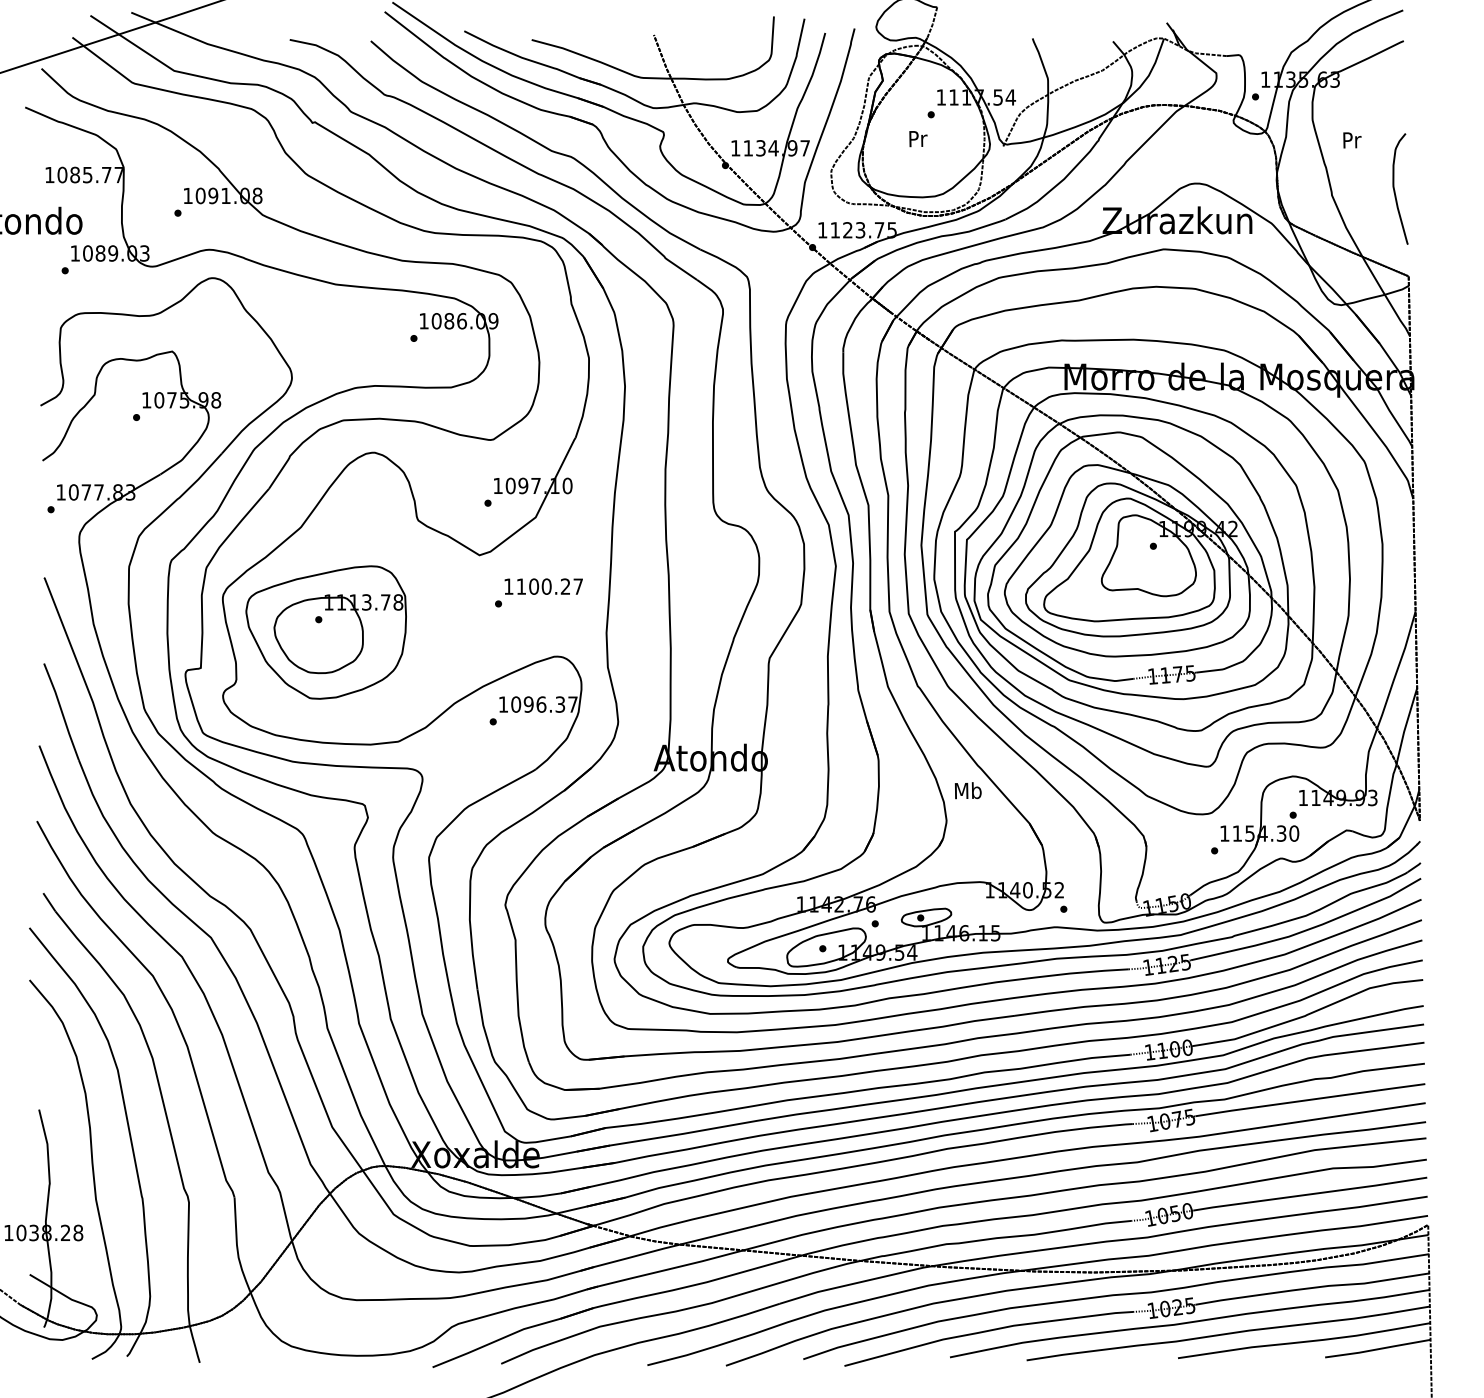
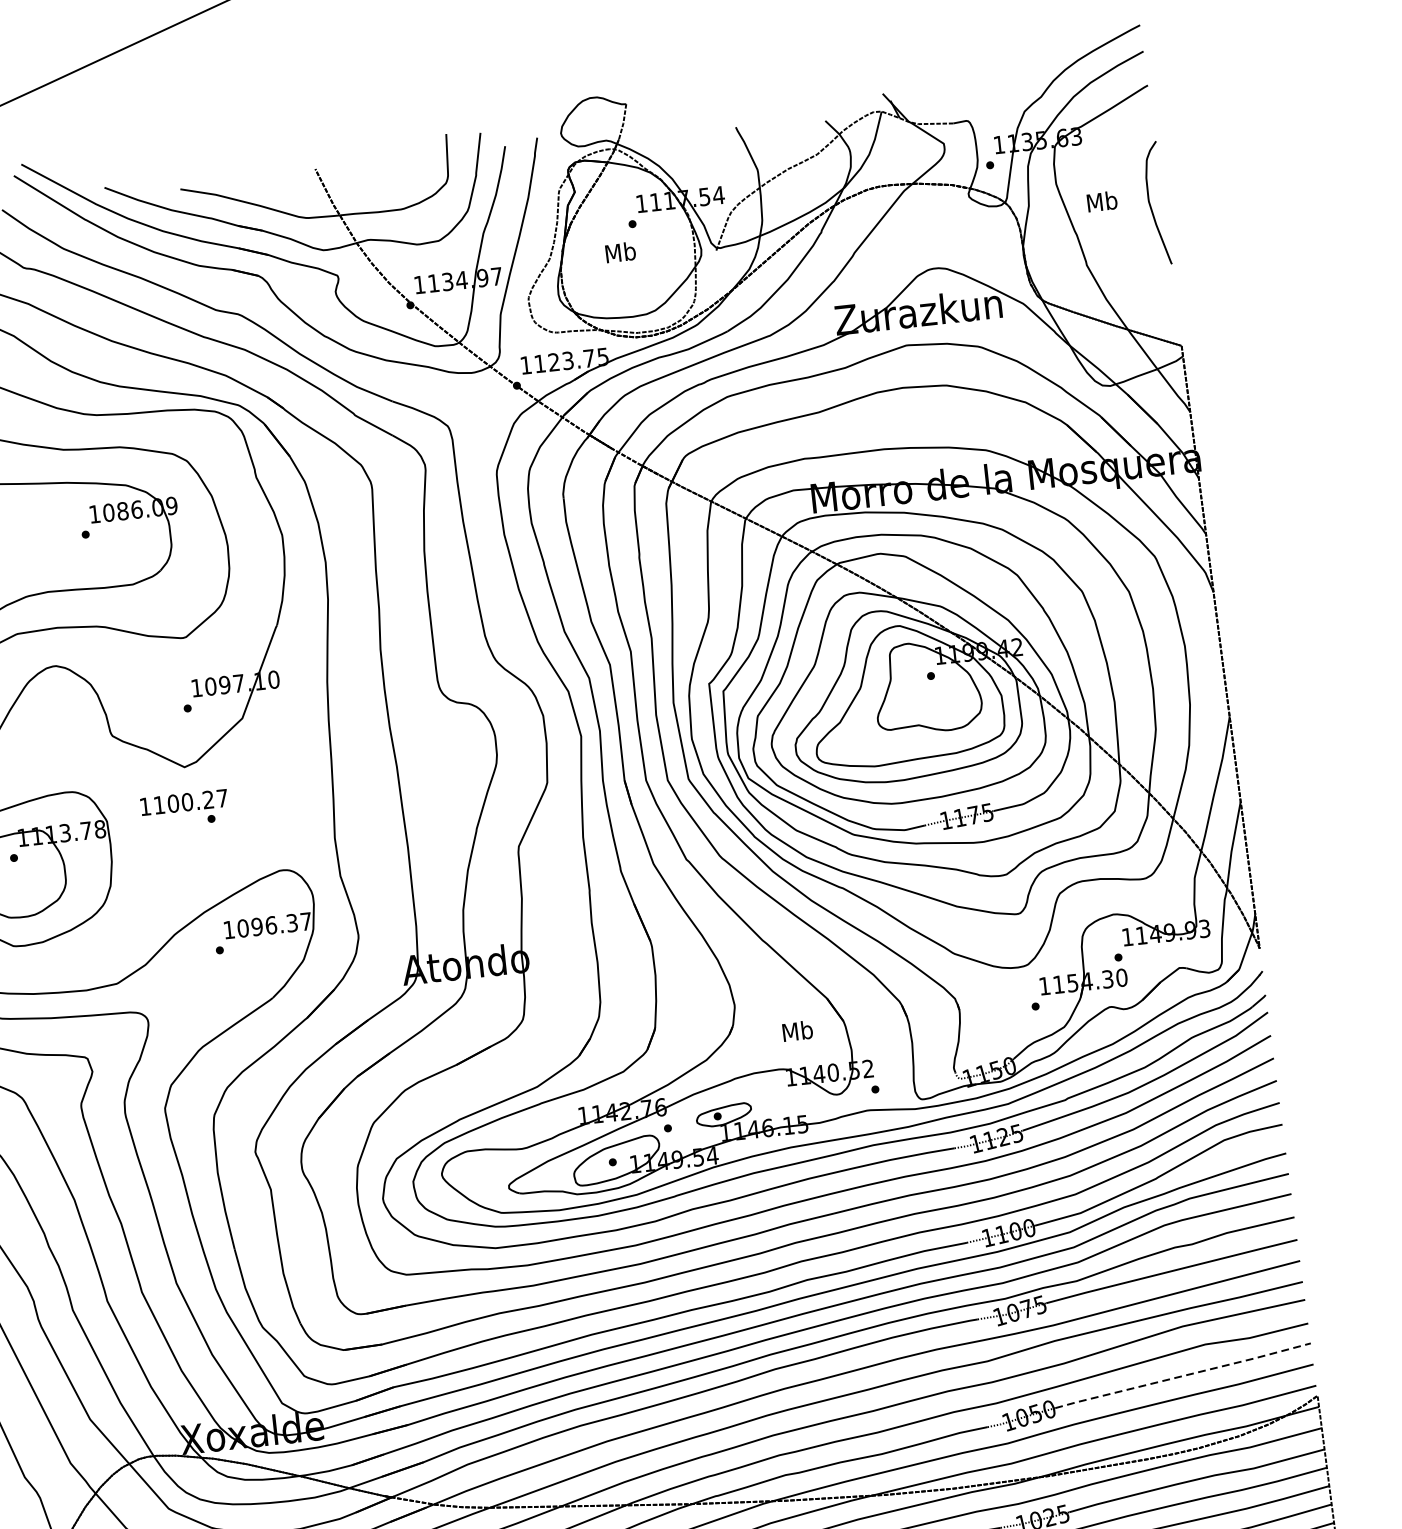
text: (917, 138) -> (620, 252), Pr -> Mb
text: (1351, 139) -> (1101, 200), Pr -> Mb
curve: (1395, 190) -> (1151, 205), moved
text: (543, 586) -> (183, 802), moved
text: (968, 790) -> (797, 1030), moved
line: (1310, 1194) -> (1183, 1376), solid -> dashed

